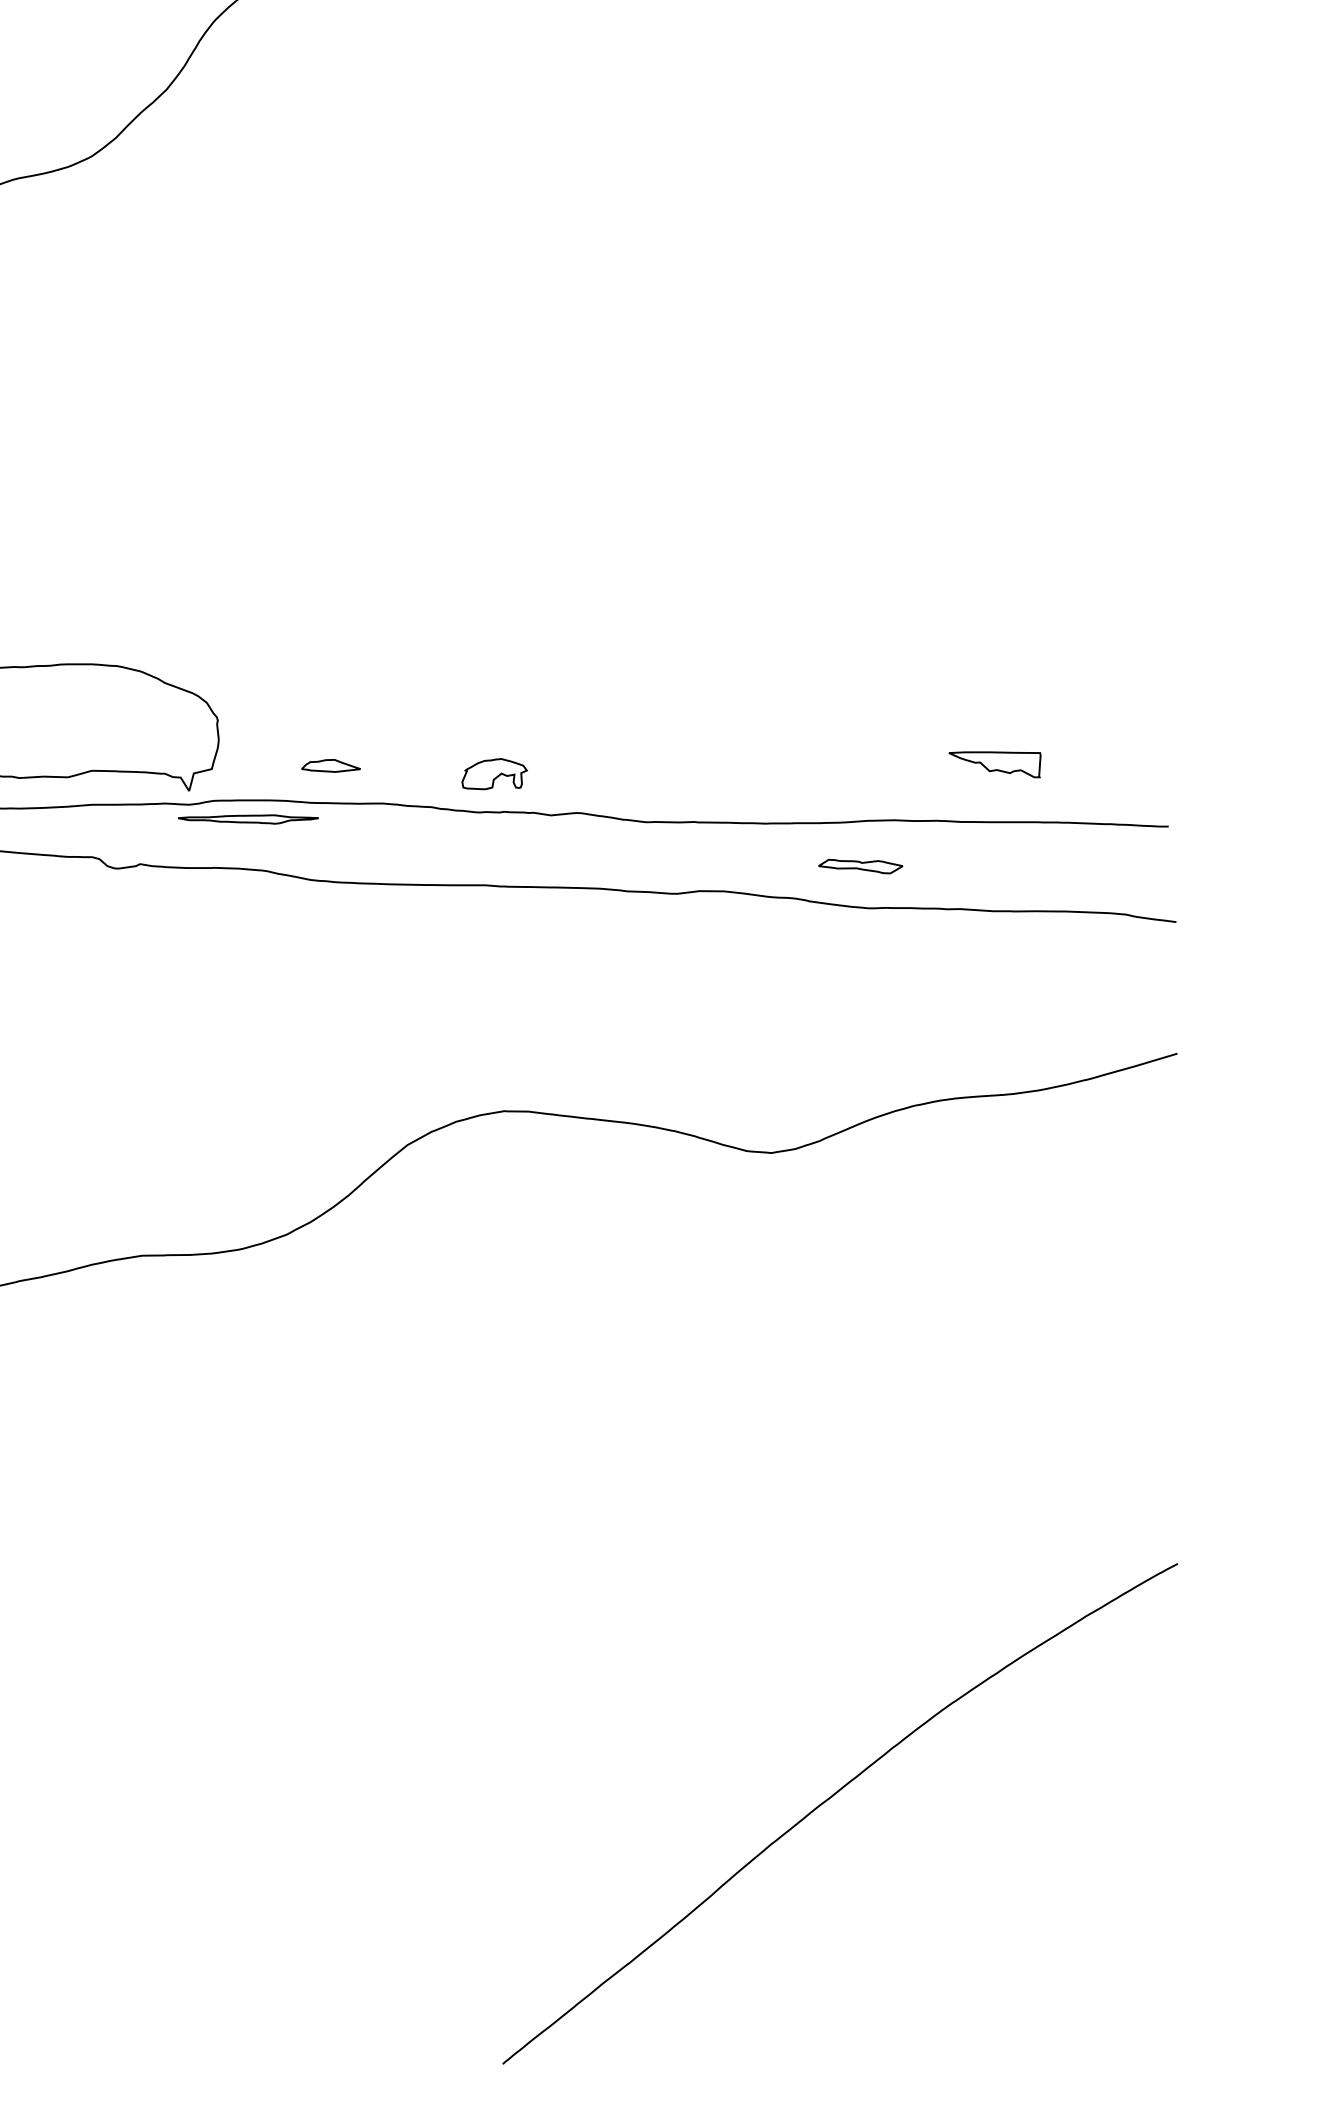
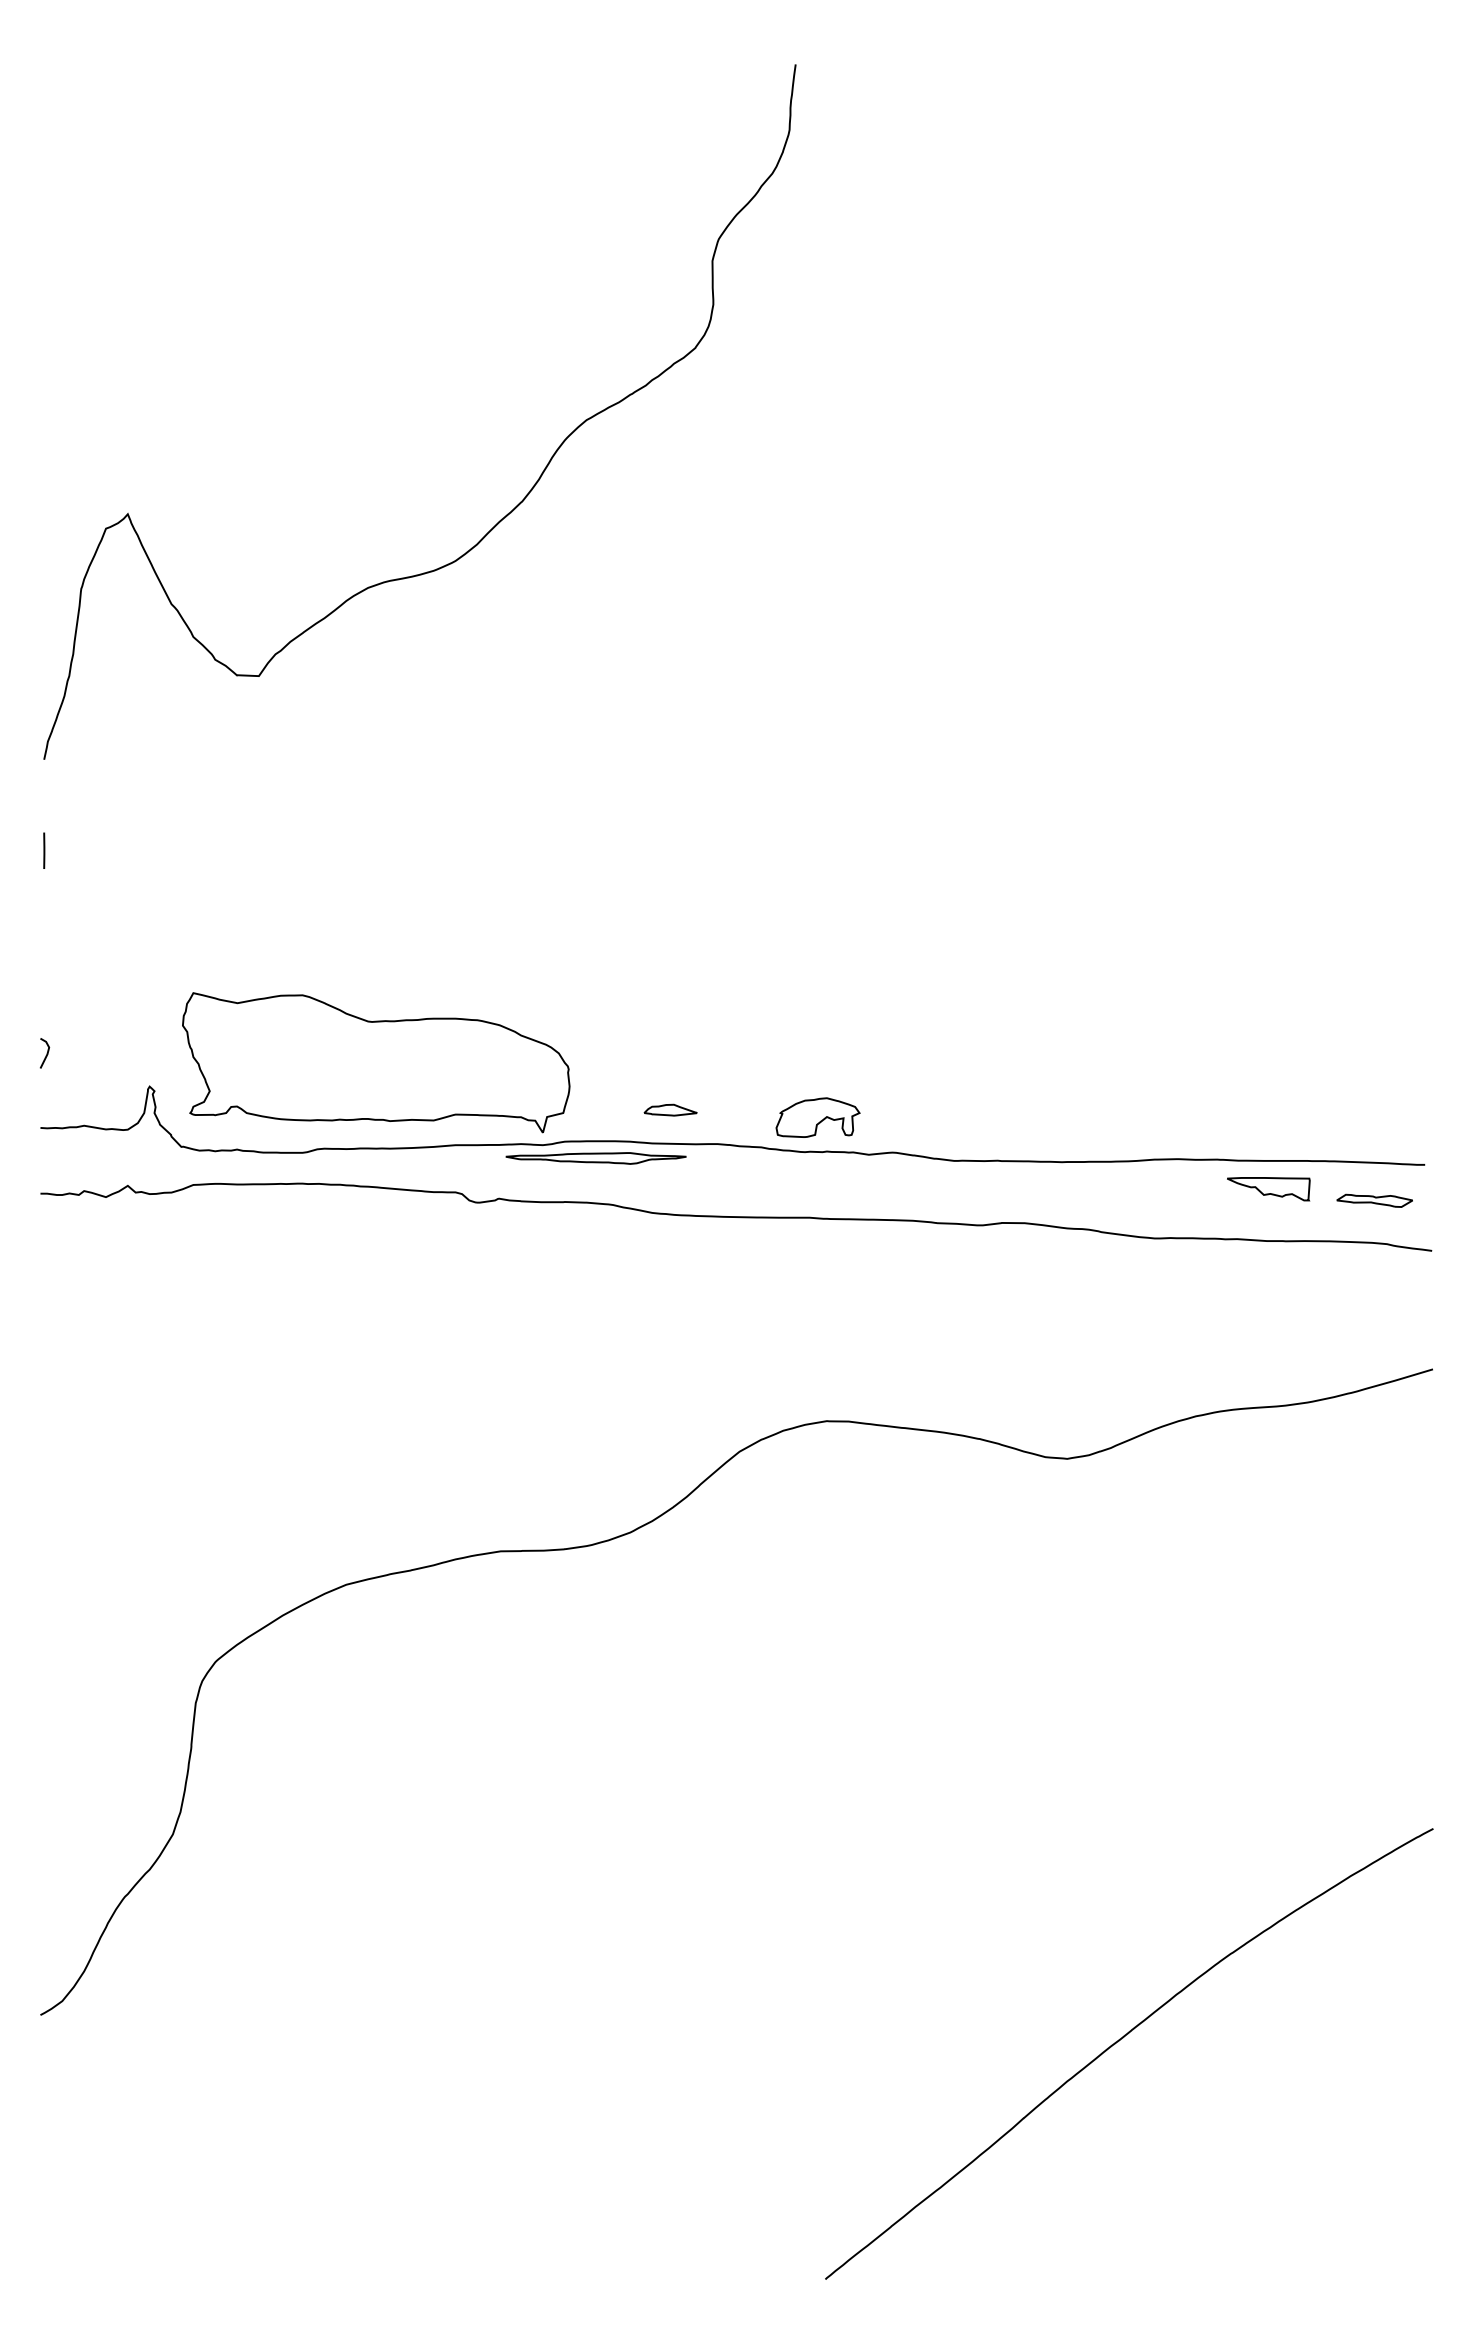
part: (994, 765) -> (1268, 1189), moved
part: (494, 774) -> (817, 1117), size x1.43
part: (247, 819) -> (595, 1158), size x1.43
part: (860, 866) -> (1374, 1200), moved

